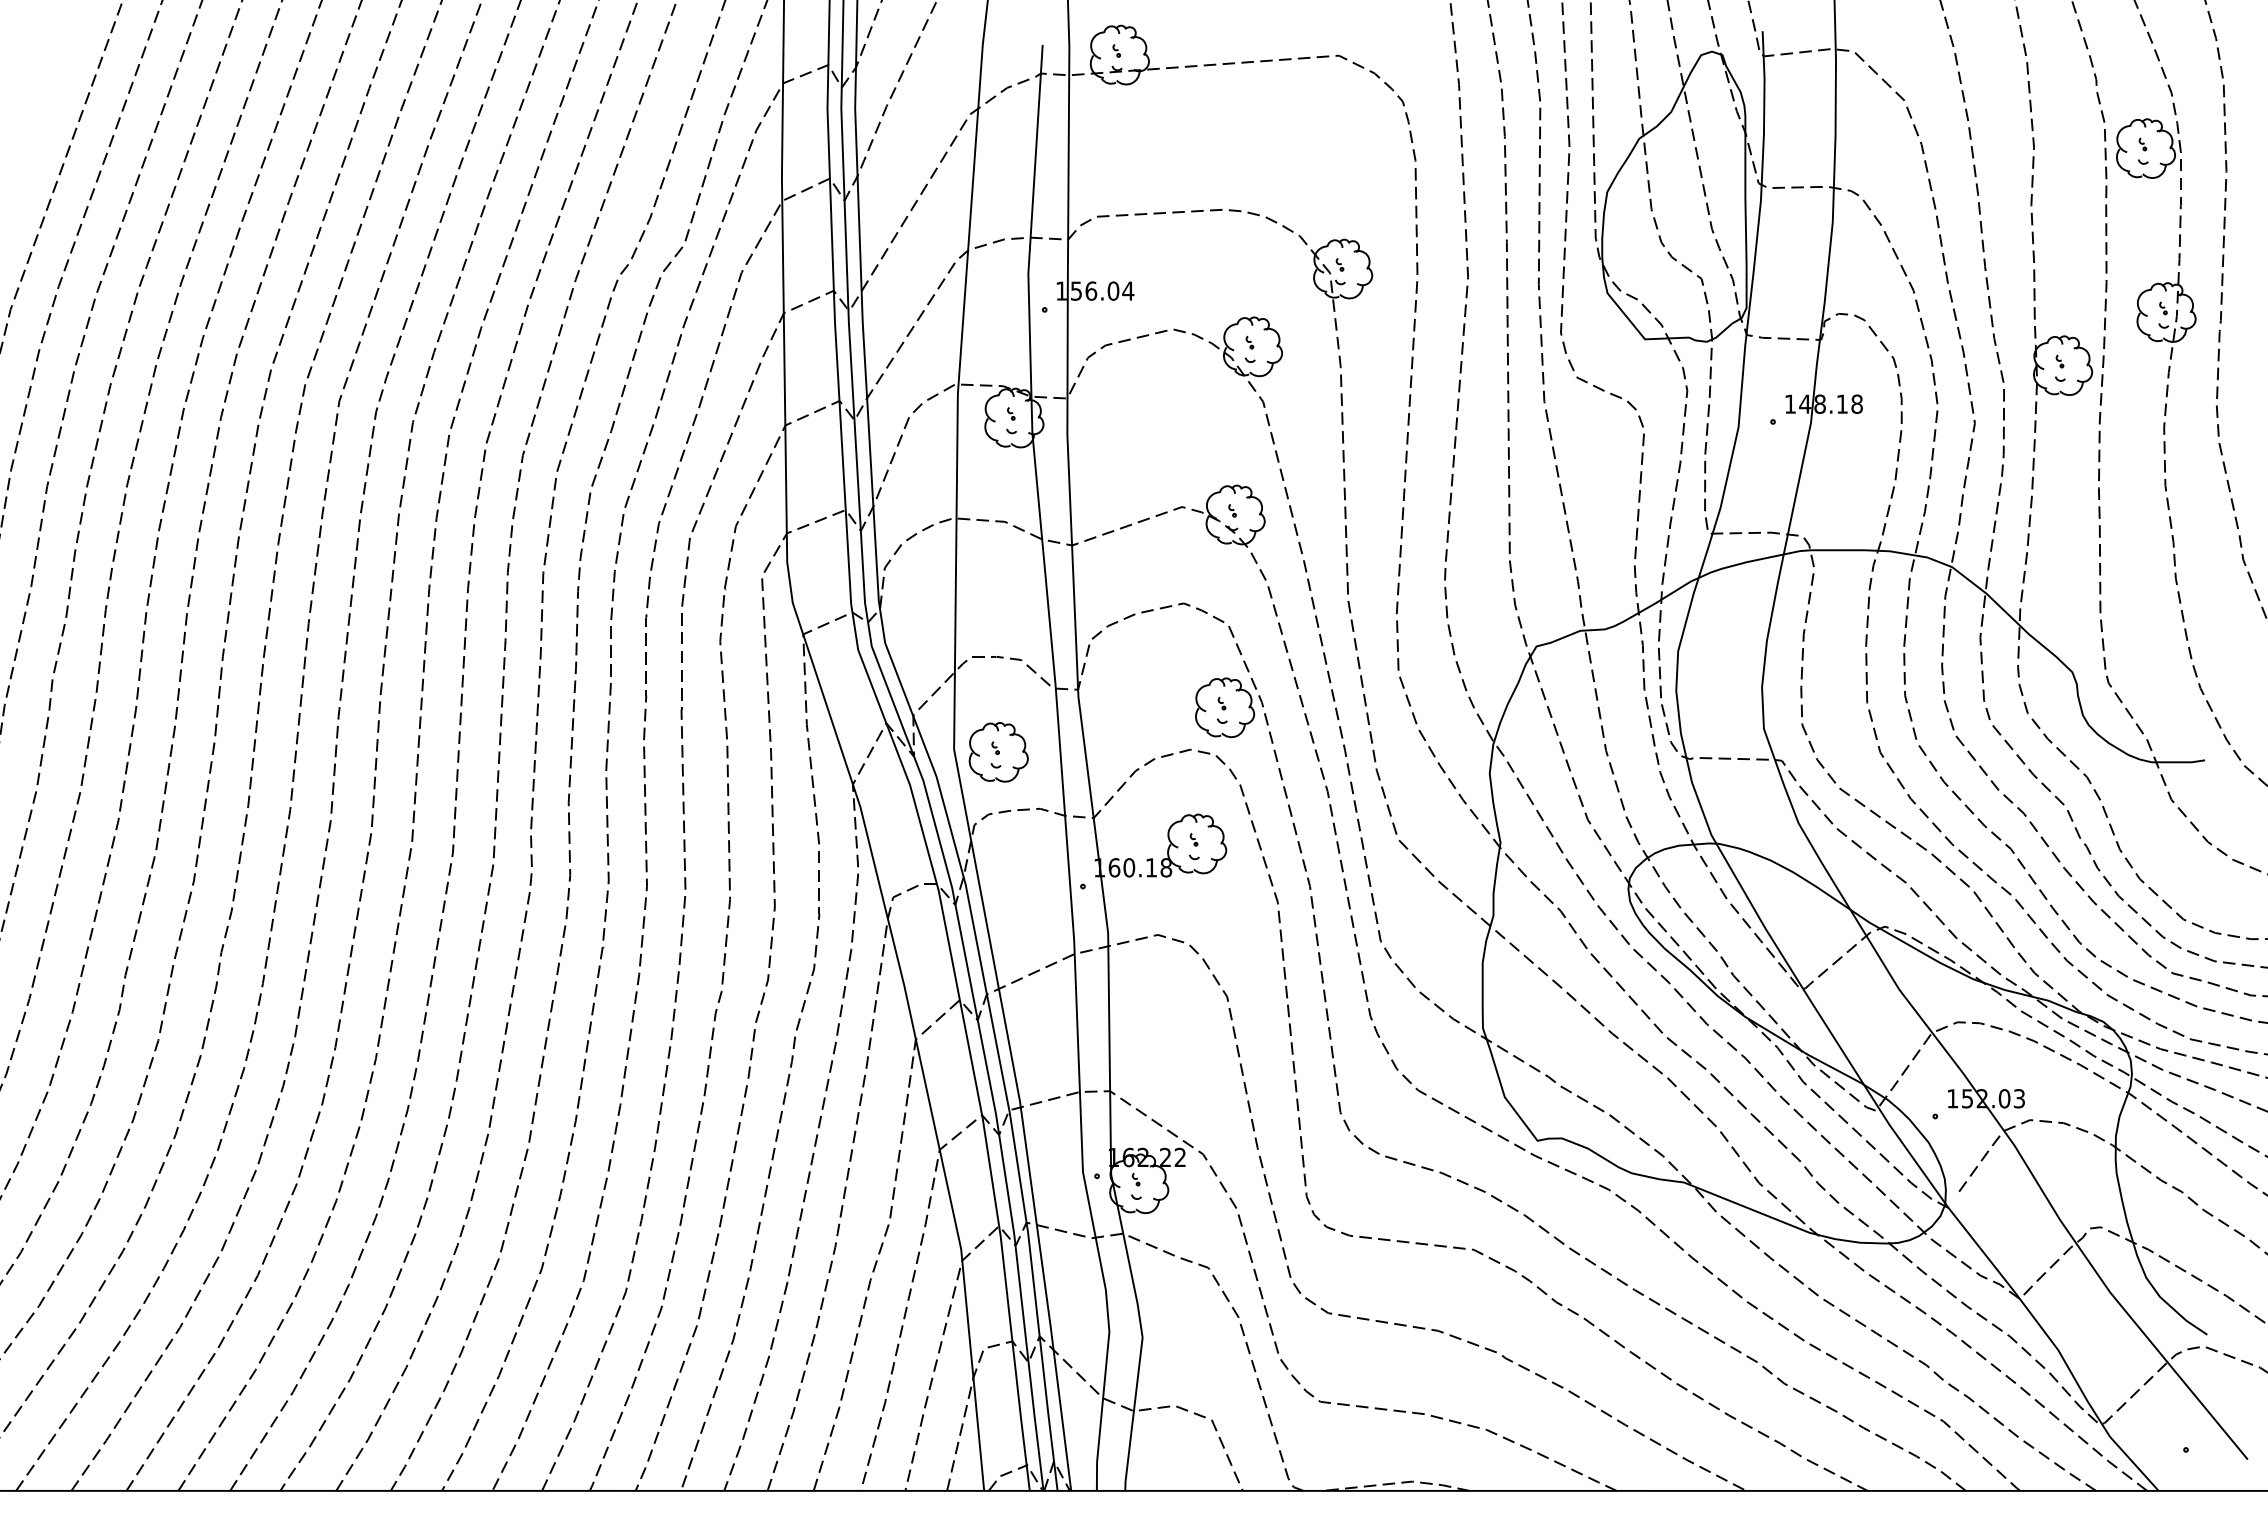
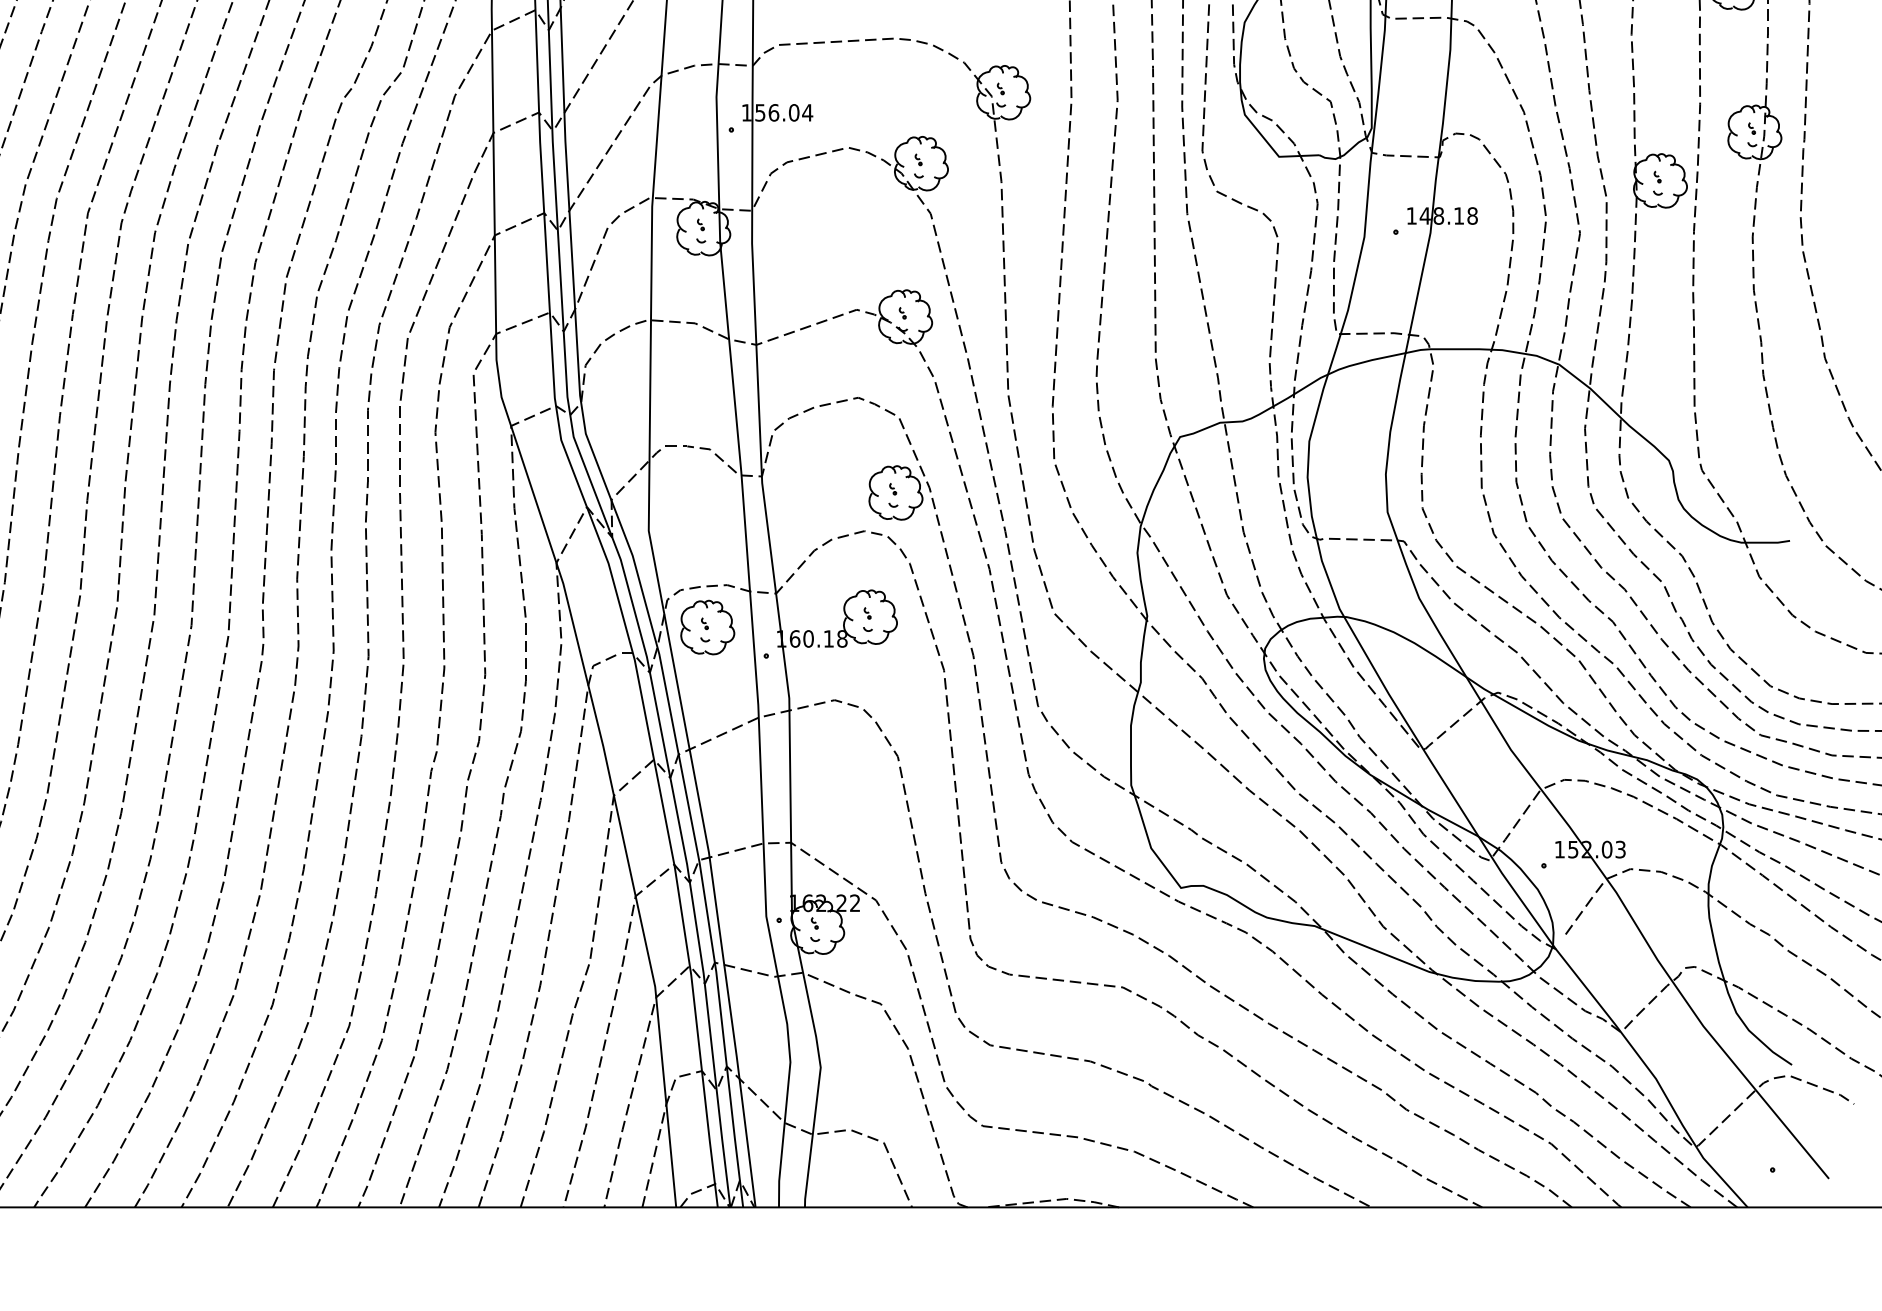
part: (998, 752) -> (707, 627), moved

